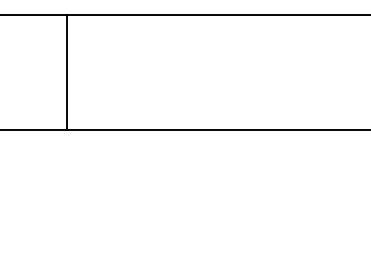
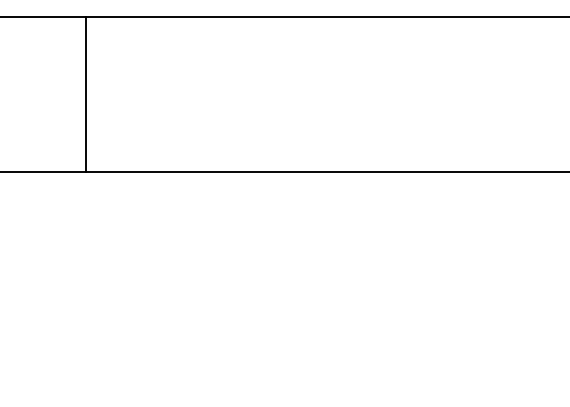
line: (66, 72) -> (85, 94), moved

